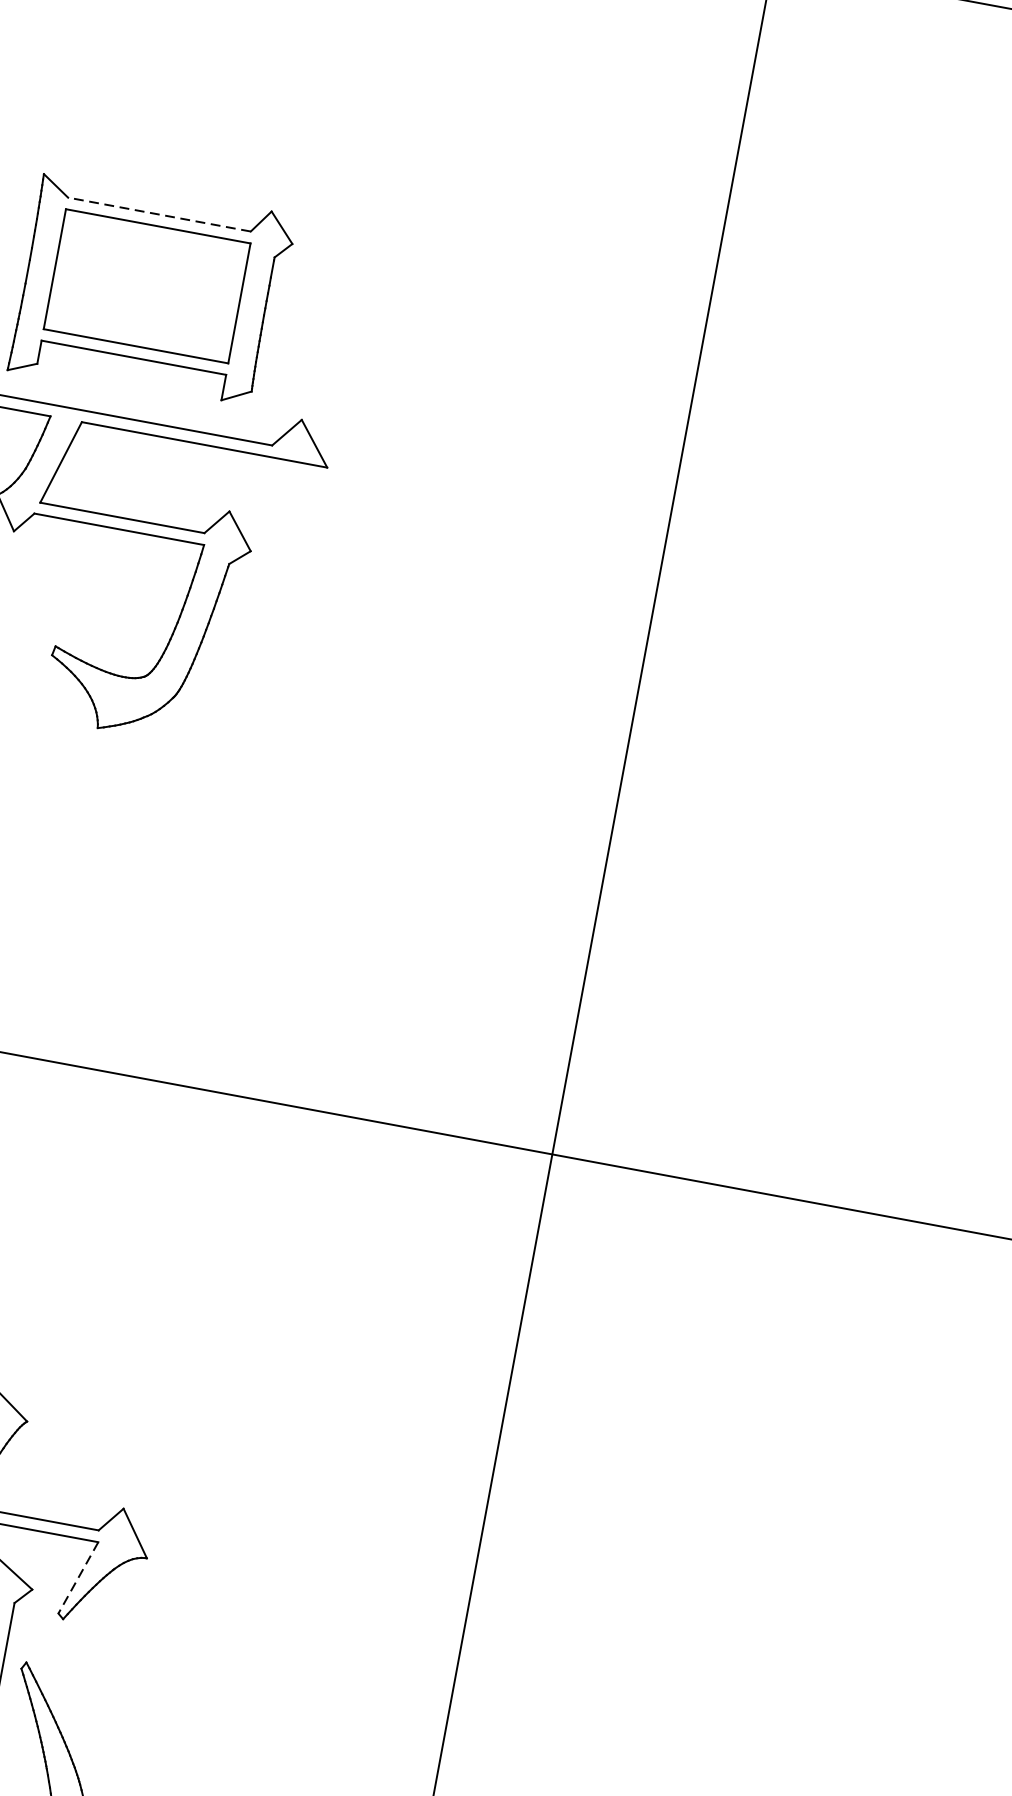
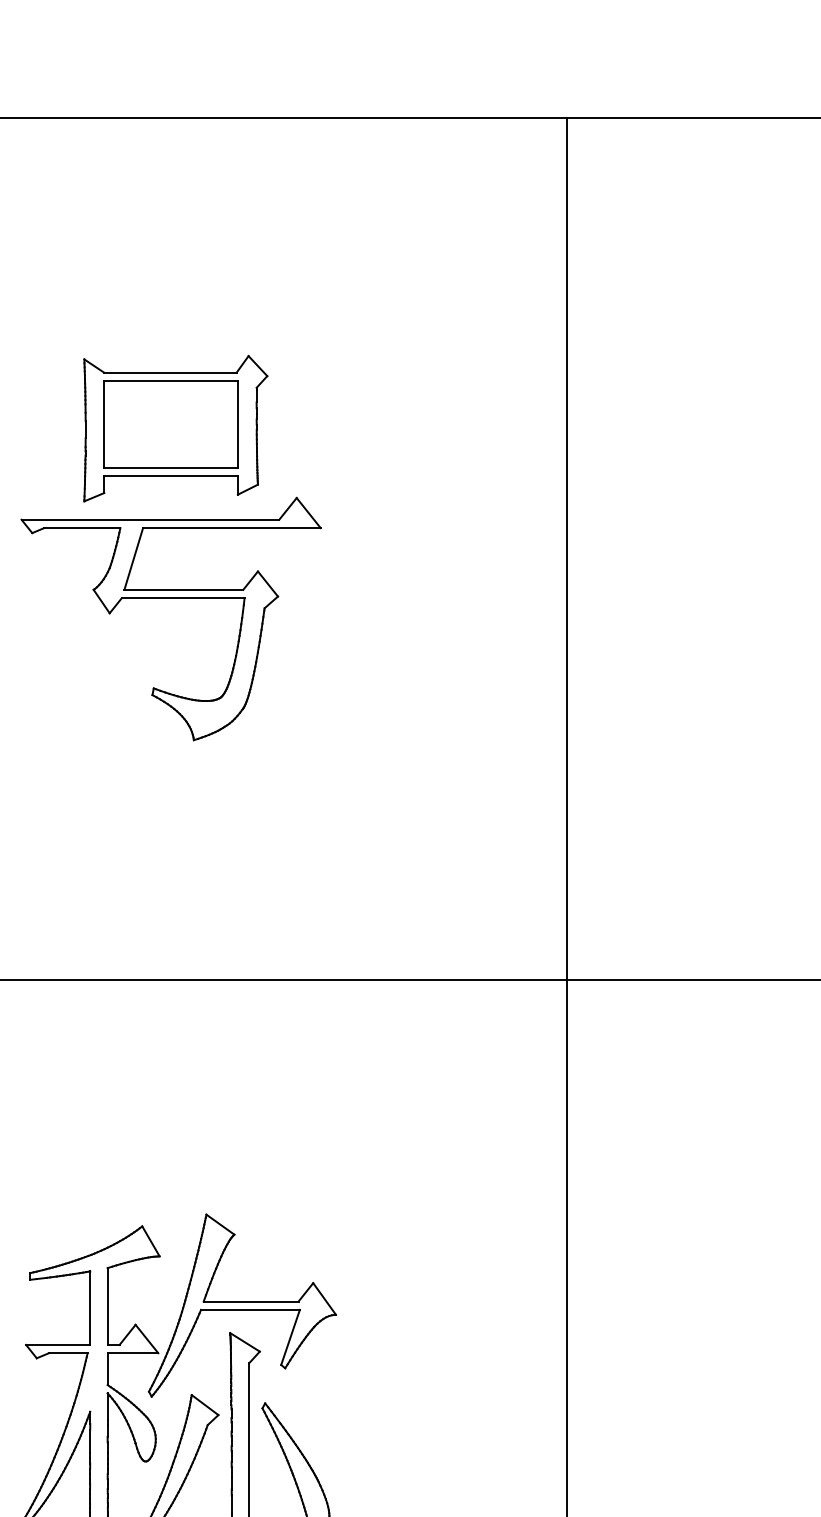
line: (158, 213) -> (169, 372), dashed -> solid
line: (78, 1577) -> (290, 1337), dashed -> solid

